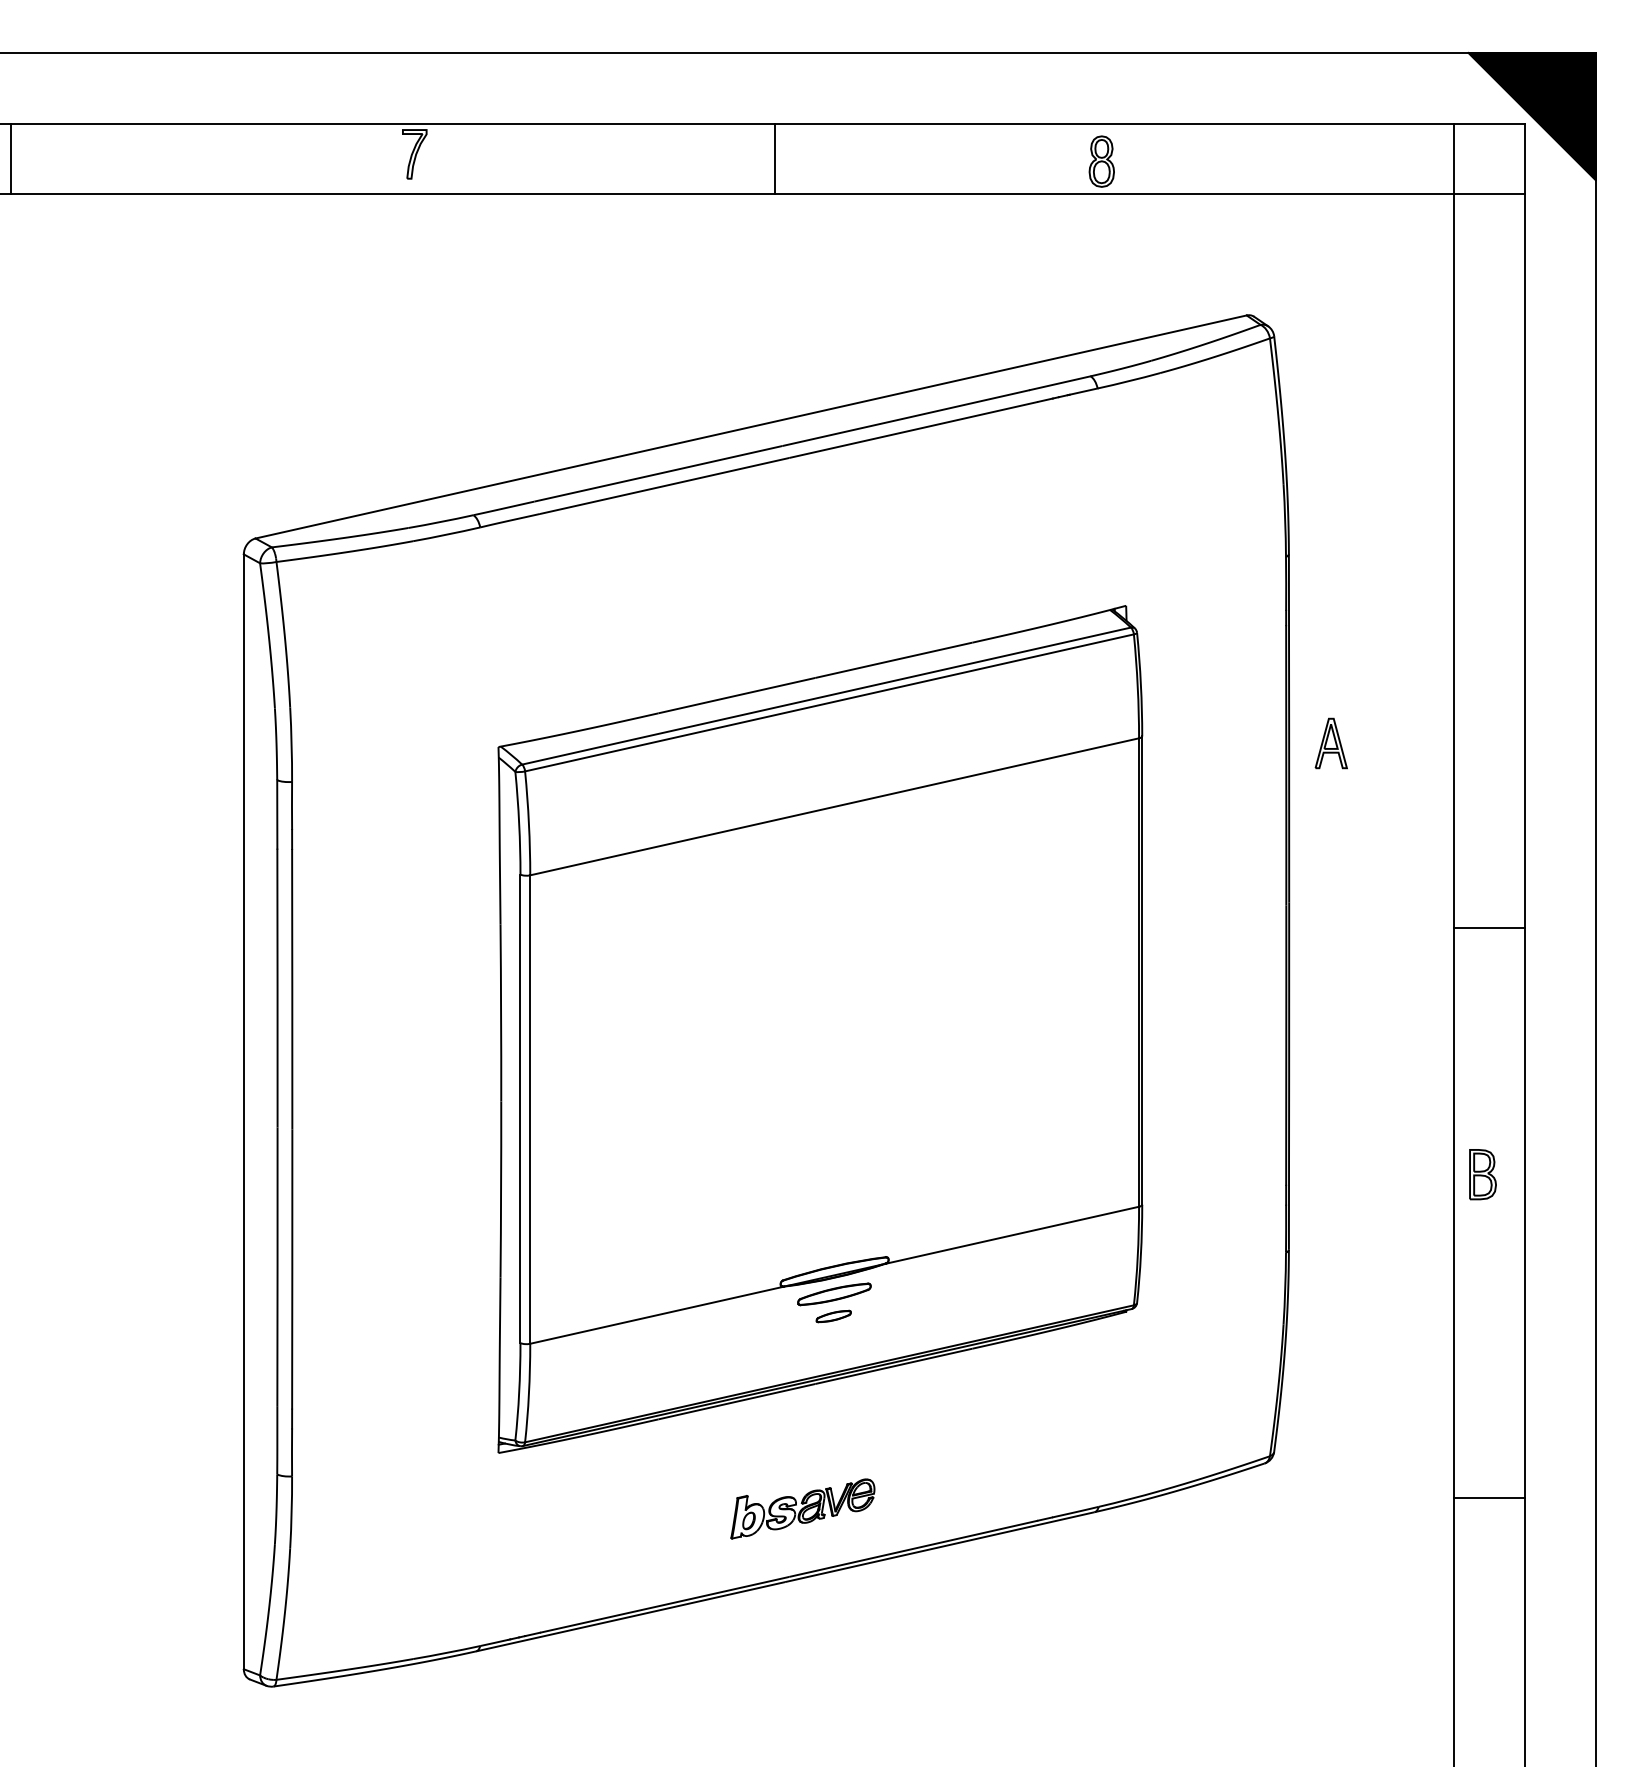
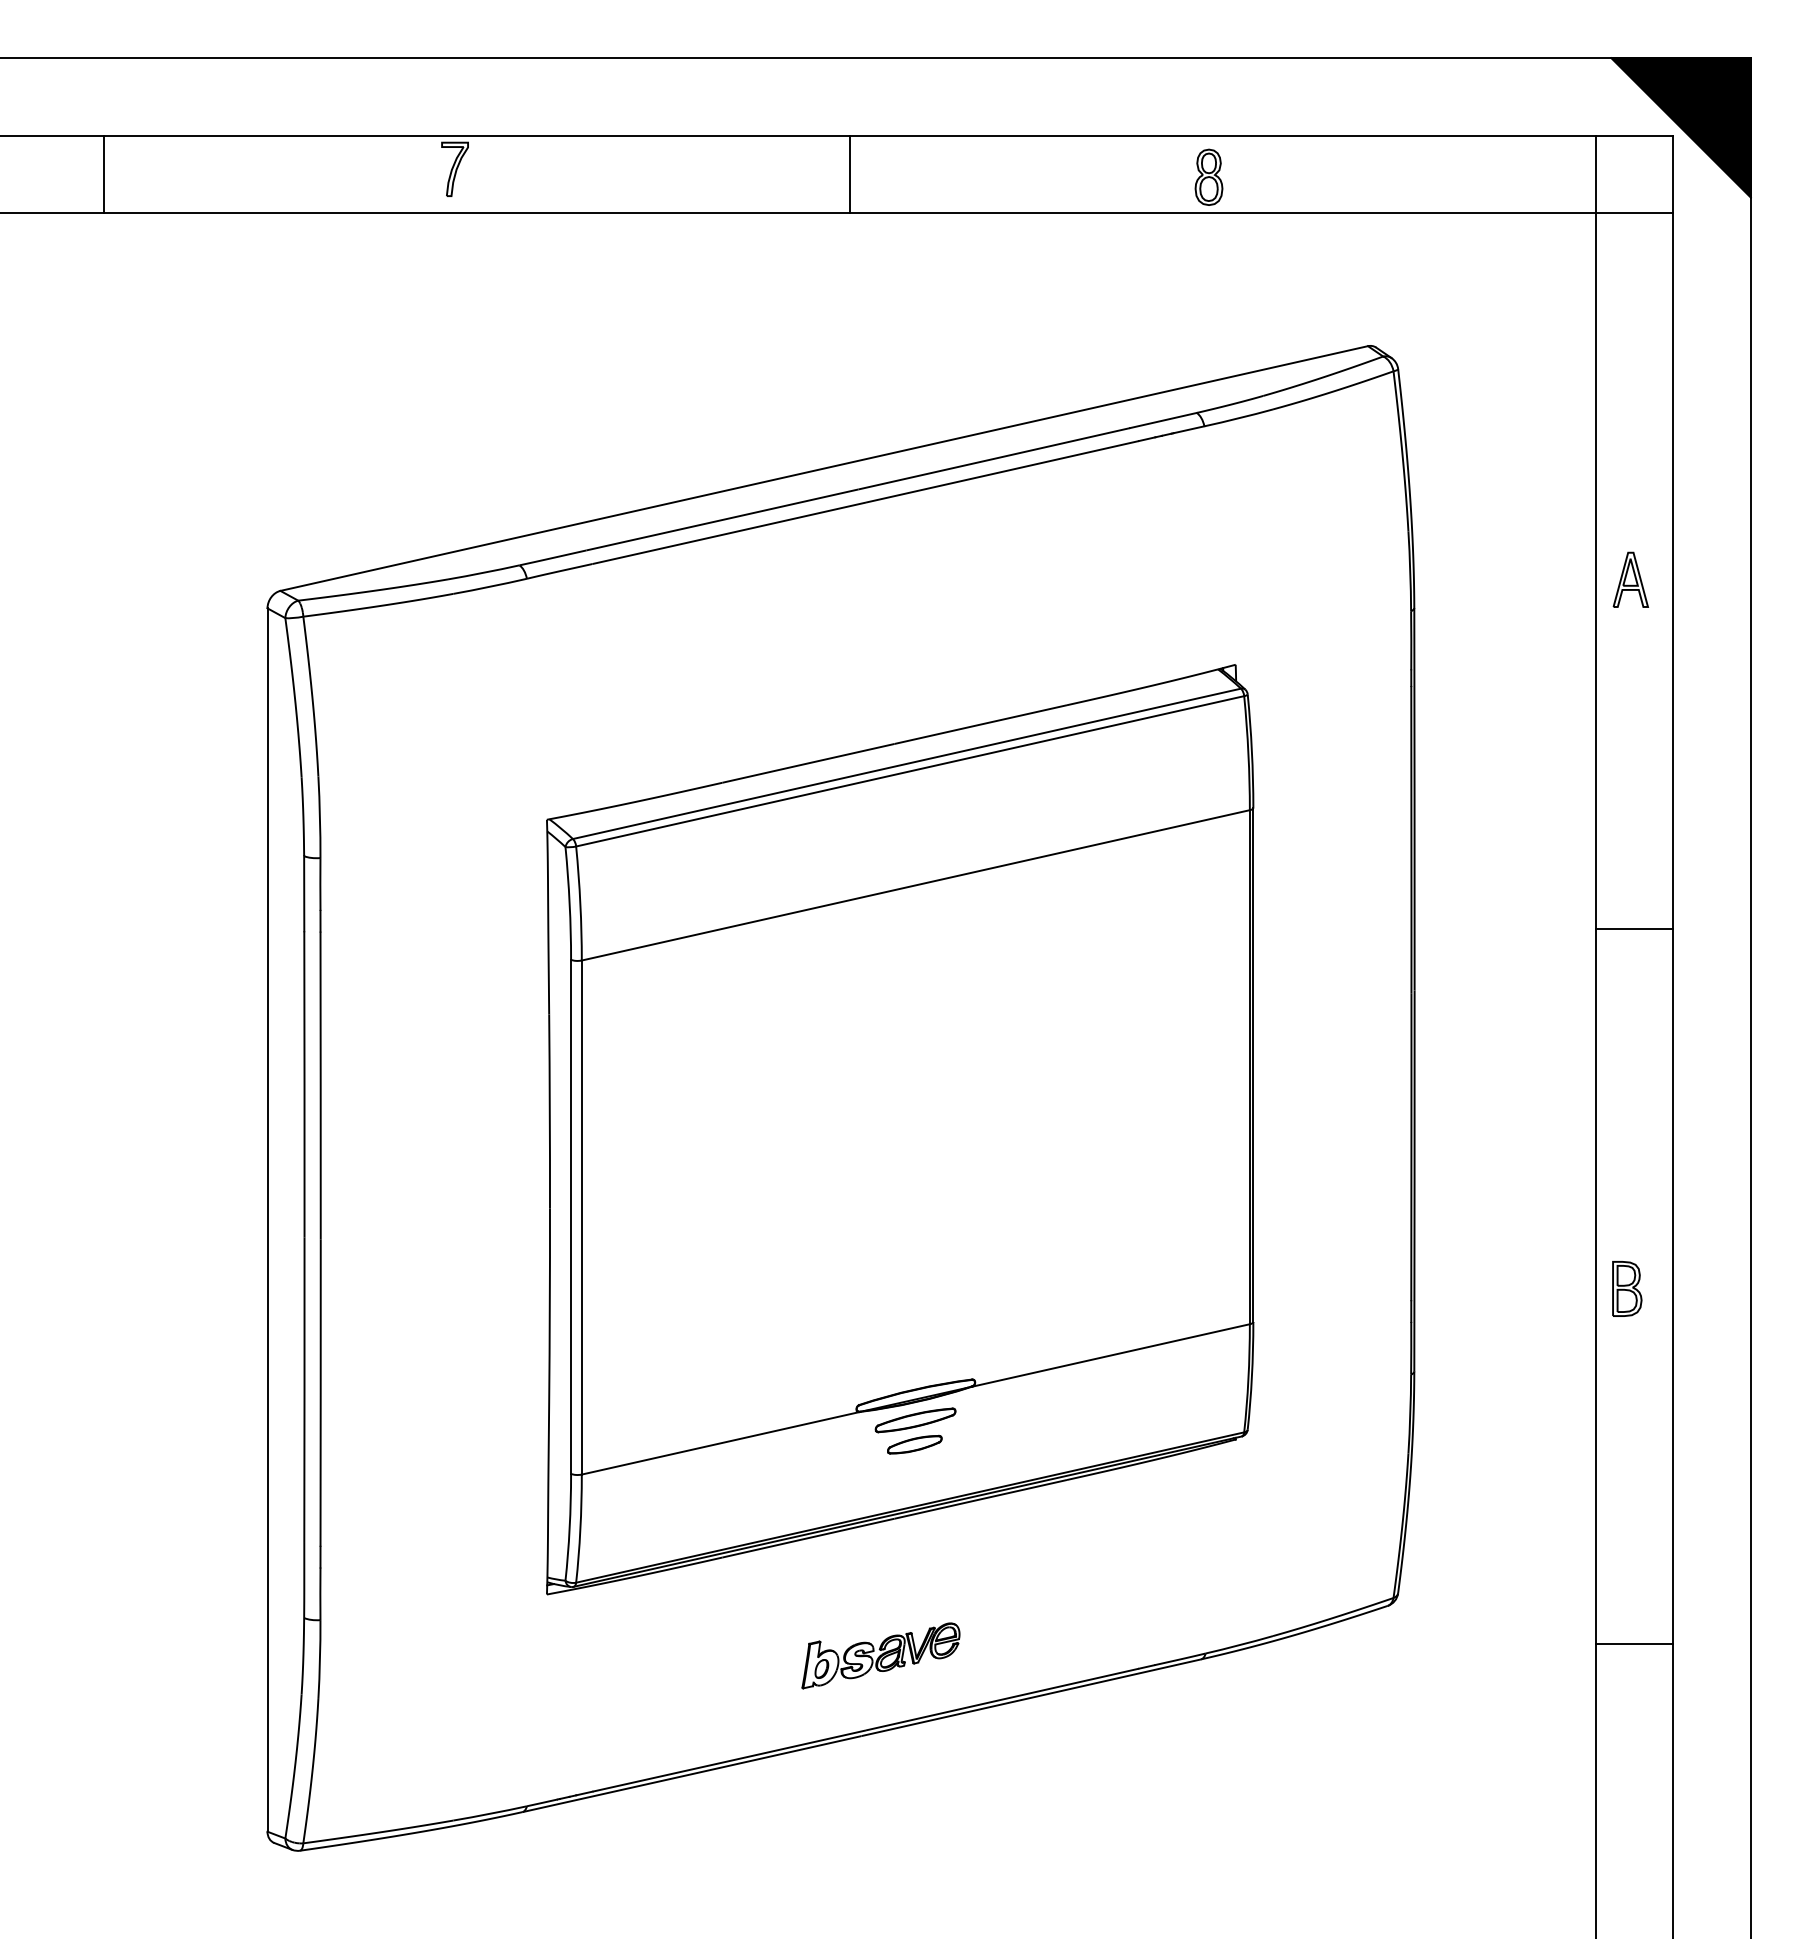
line: (11, 159) -> (104, 174), moved
part: (1331, 743) -> (1630, 579), moved
line: (1489, 928) -> (1634, 928), moved
part: (833, 1316) -> (914, 1444), size x1.43

